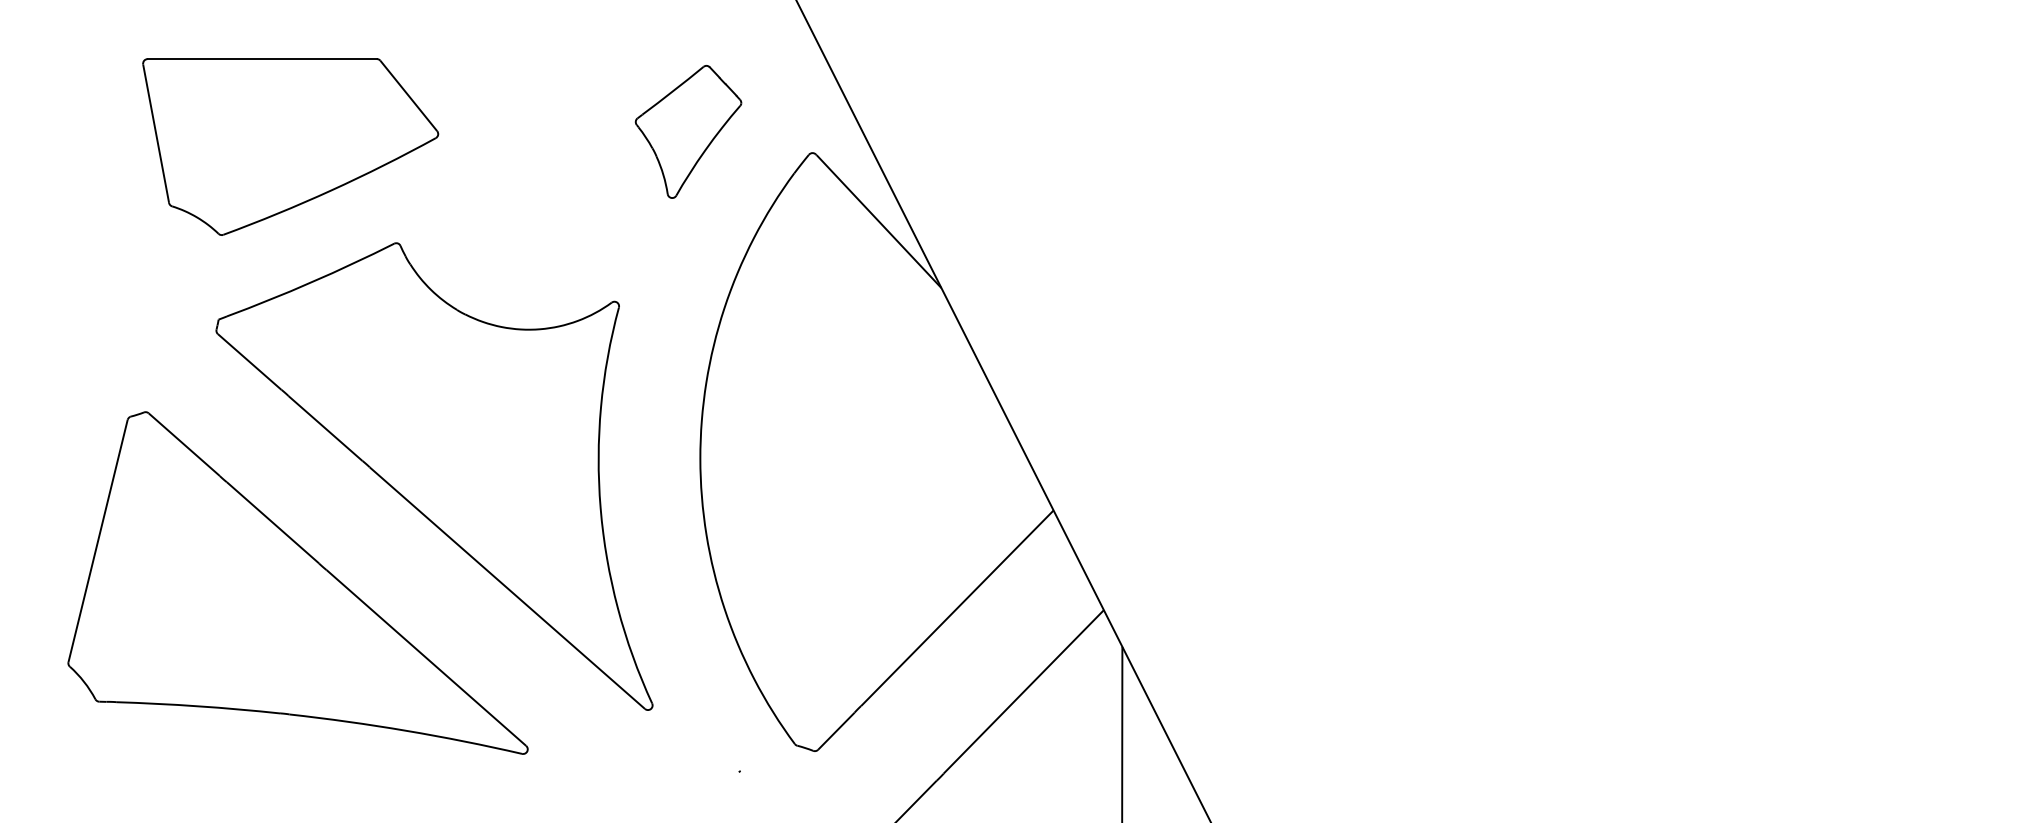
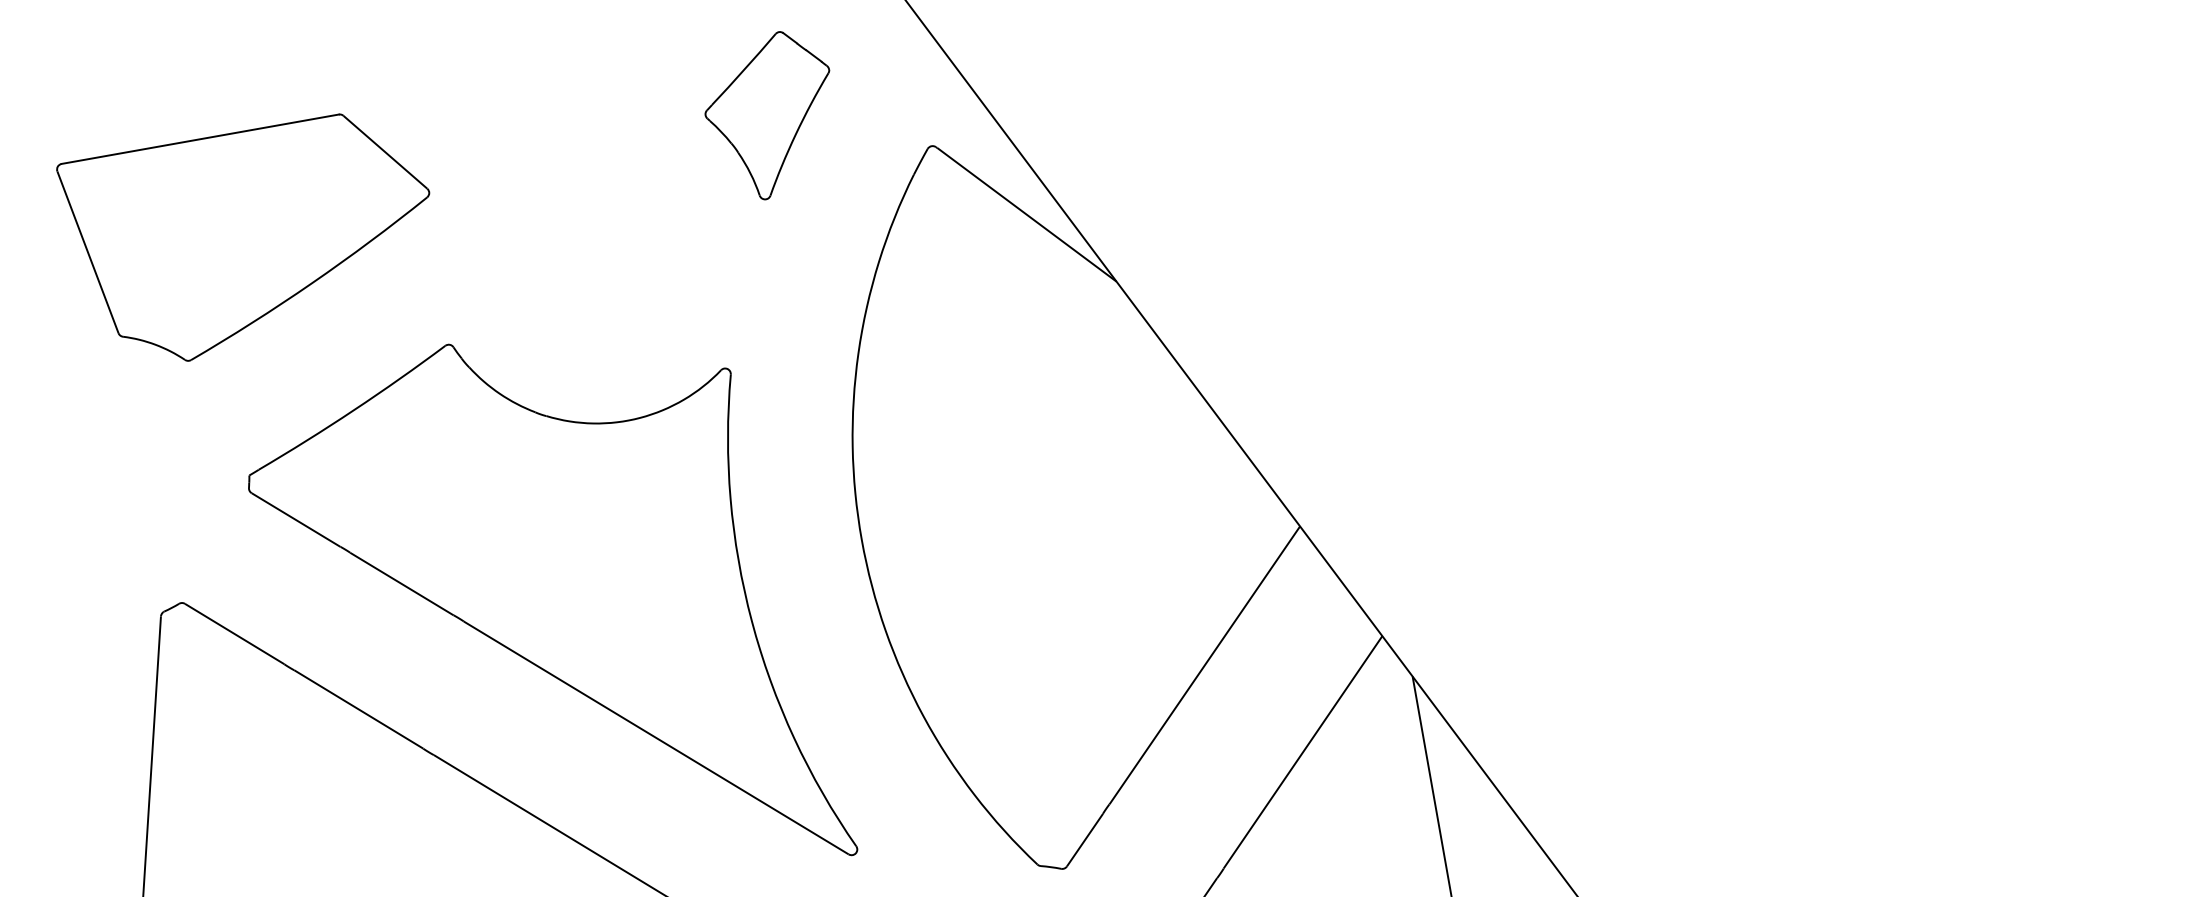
part: (688, 131) -> (771, 115), moved
part: (290, 146) -> (253, 238), moved

